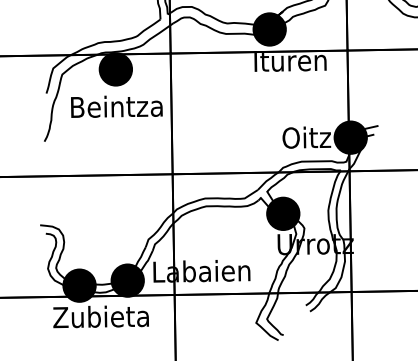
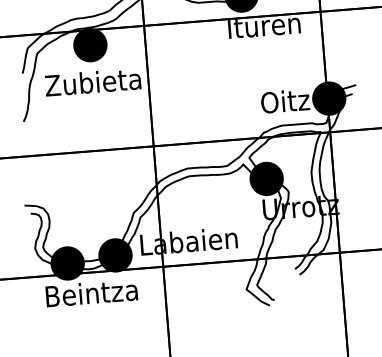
text: (116, 106) -> (93, 82), Beintza -> Zubieta
text: (100, 316) -> (90, 292), Zubieta -> Beintza

